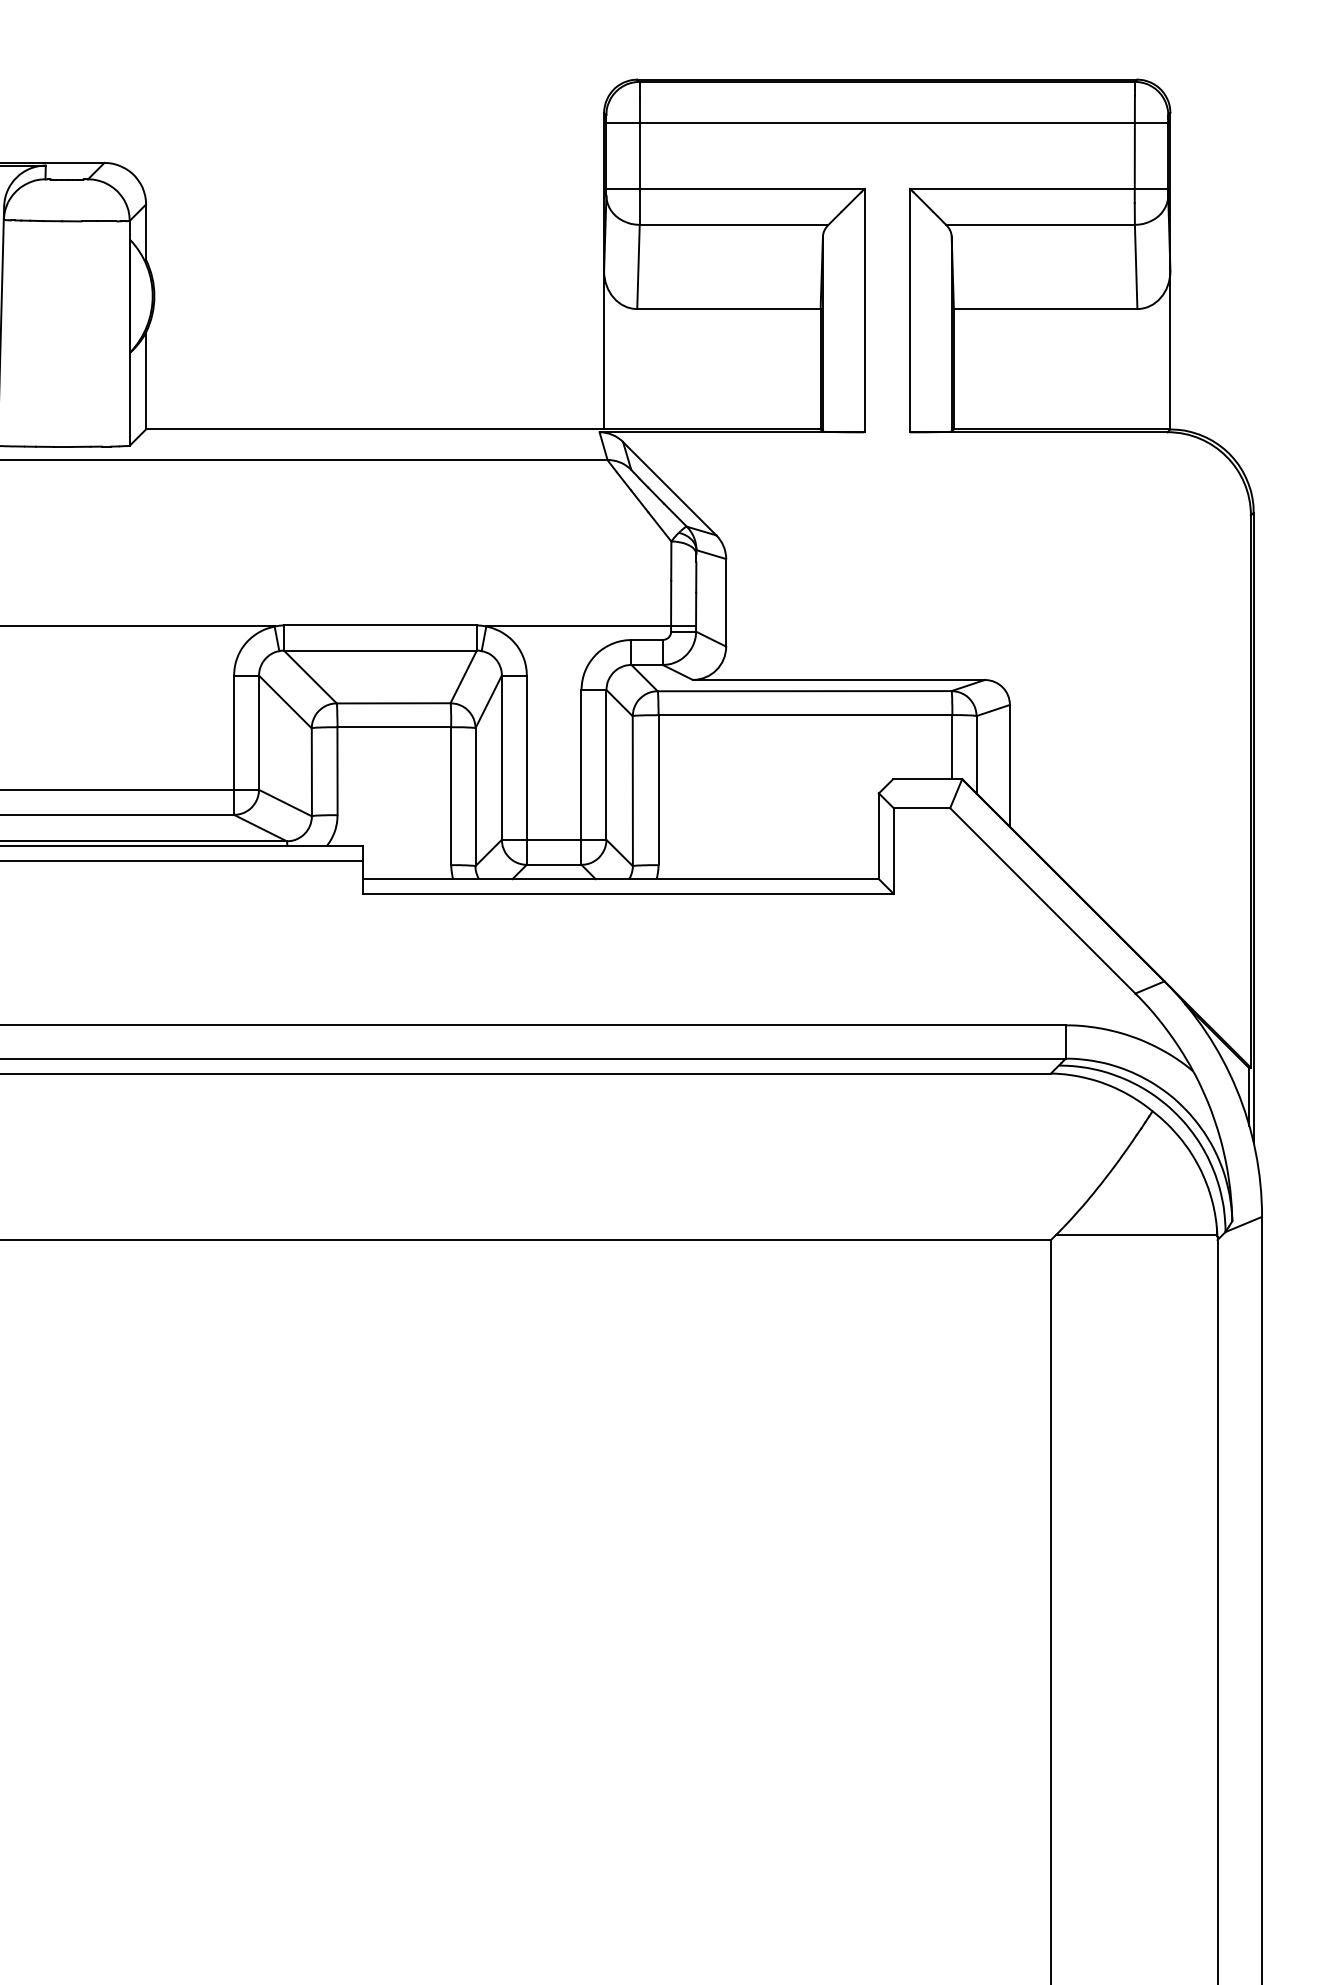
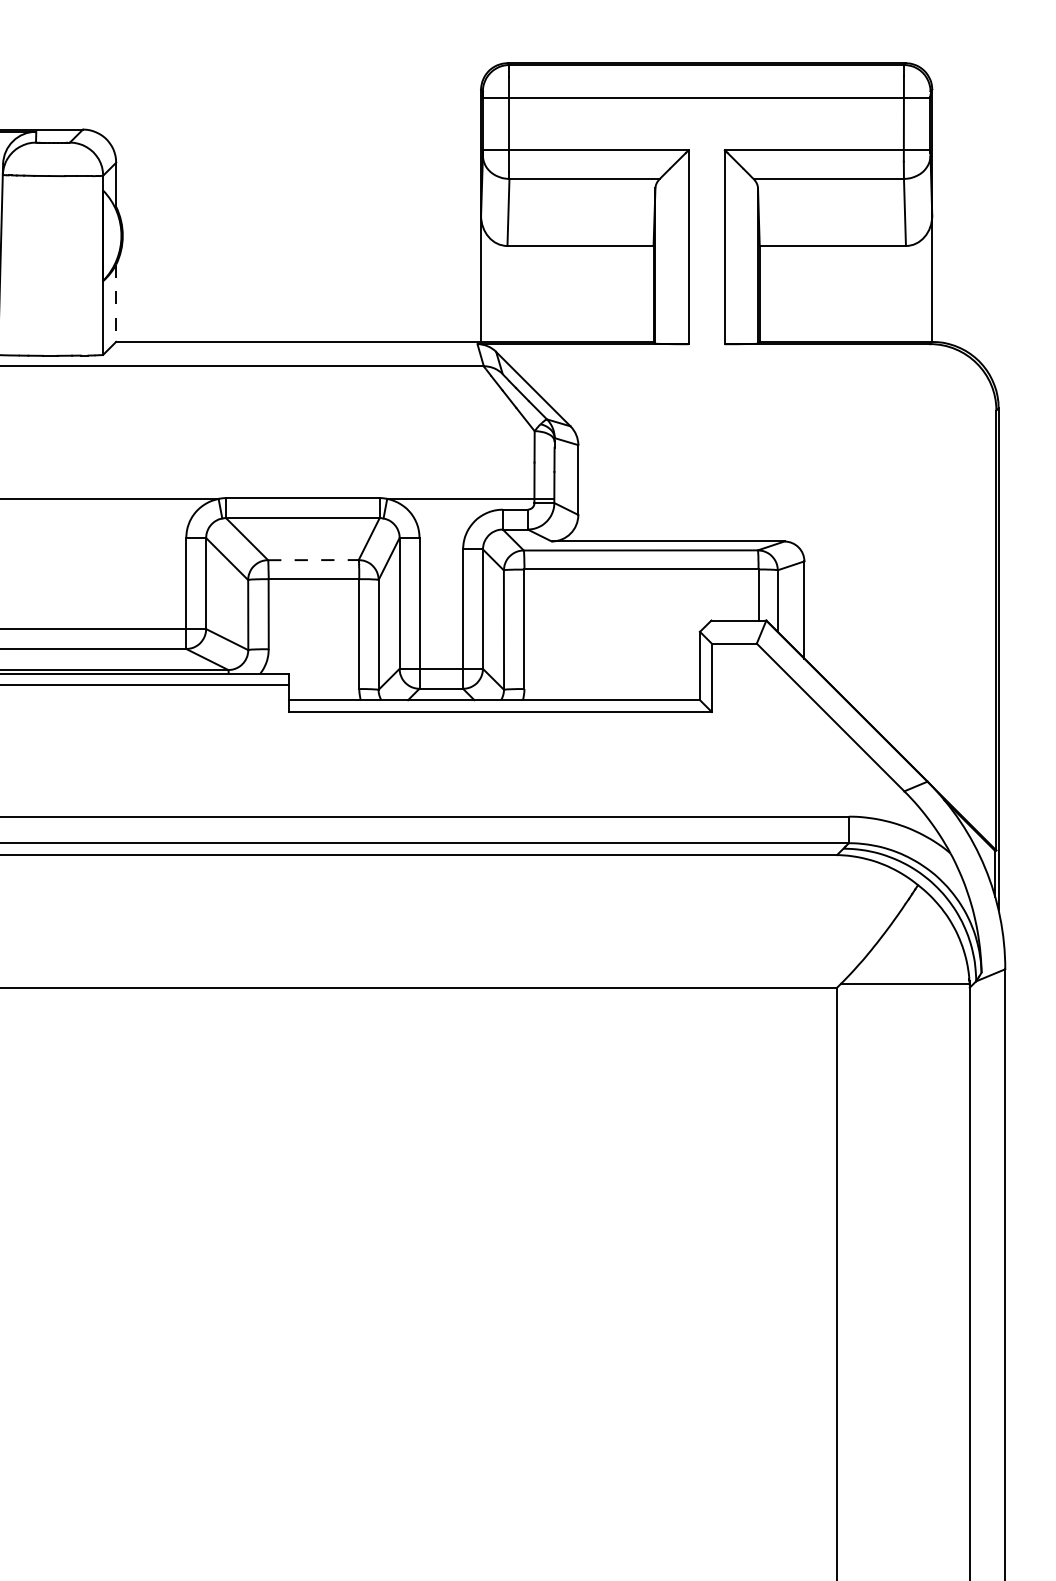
line: (146, 381) -> (116, 303), solid -> dashed
line: (393, 703) -> (313, 560), solid -> dashed

